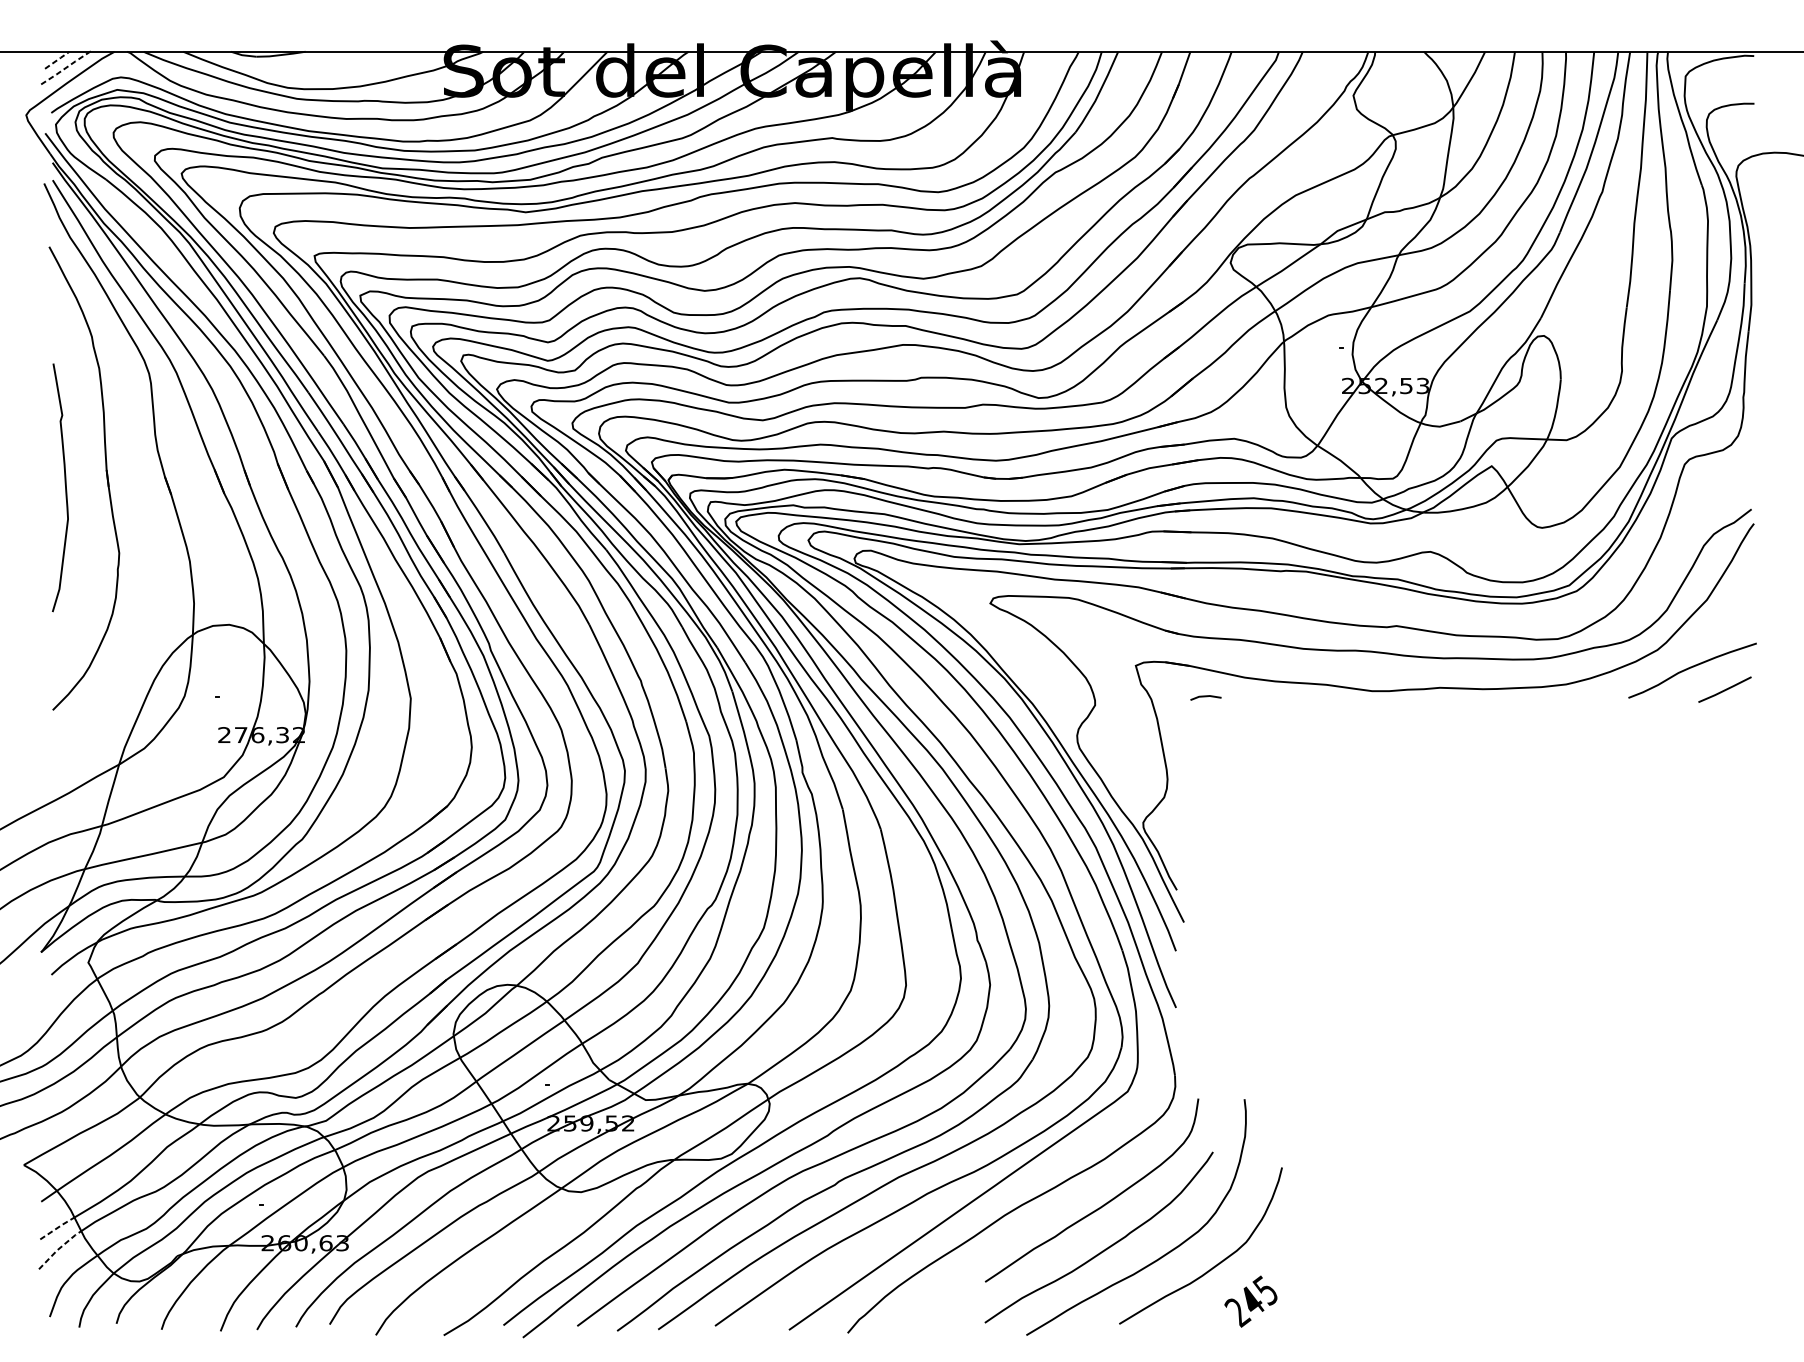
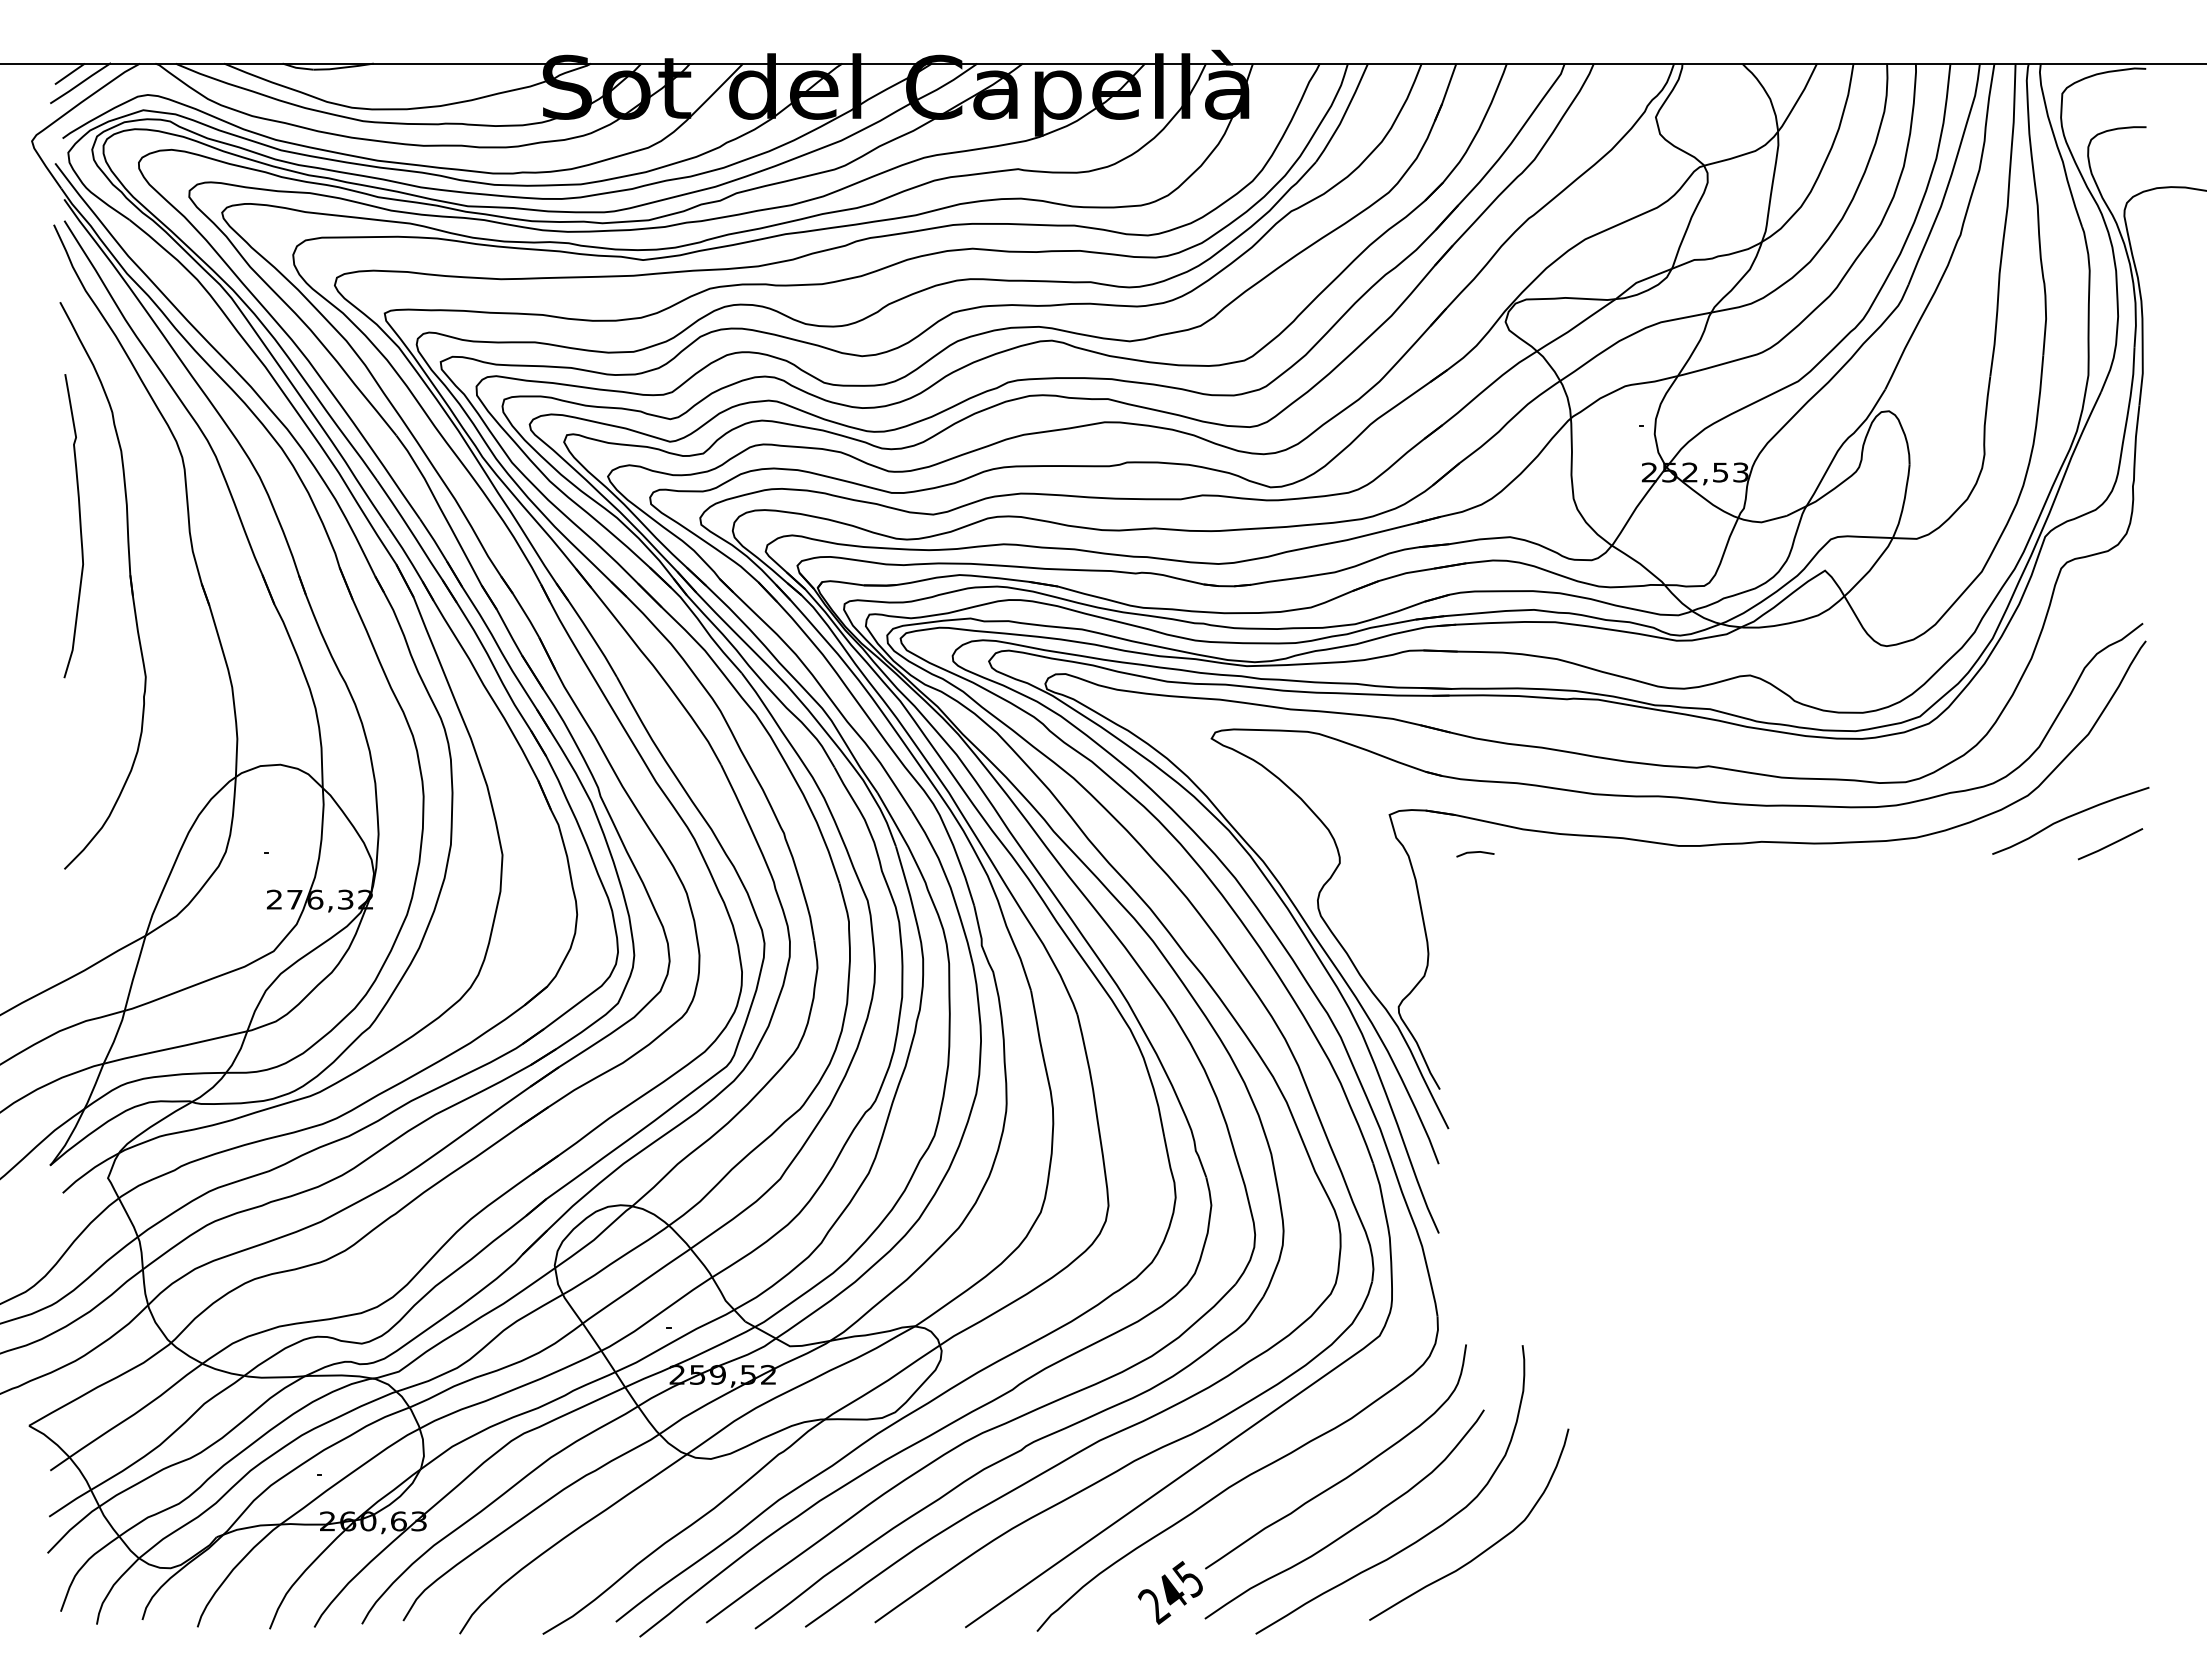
line: (57, 59) -> (70, 73), dashed -> solid
line: (65, 68) -> (80, 83), dashed -> solid
curve: (65, 488) -> (79, 526), moved
line: (57, 1227) -> (70, 1502), dashed -> solid
line: (59, 1249) -> (72, 1528), dashed -> solid
text: (1250, 1301) -> (1170, 1592), moved

